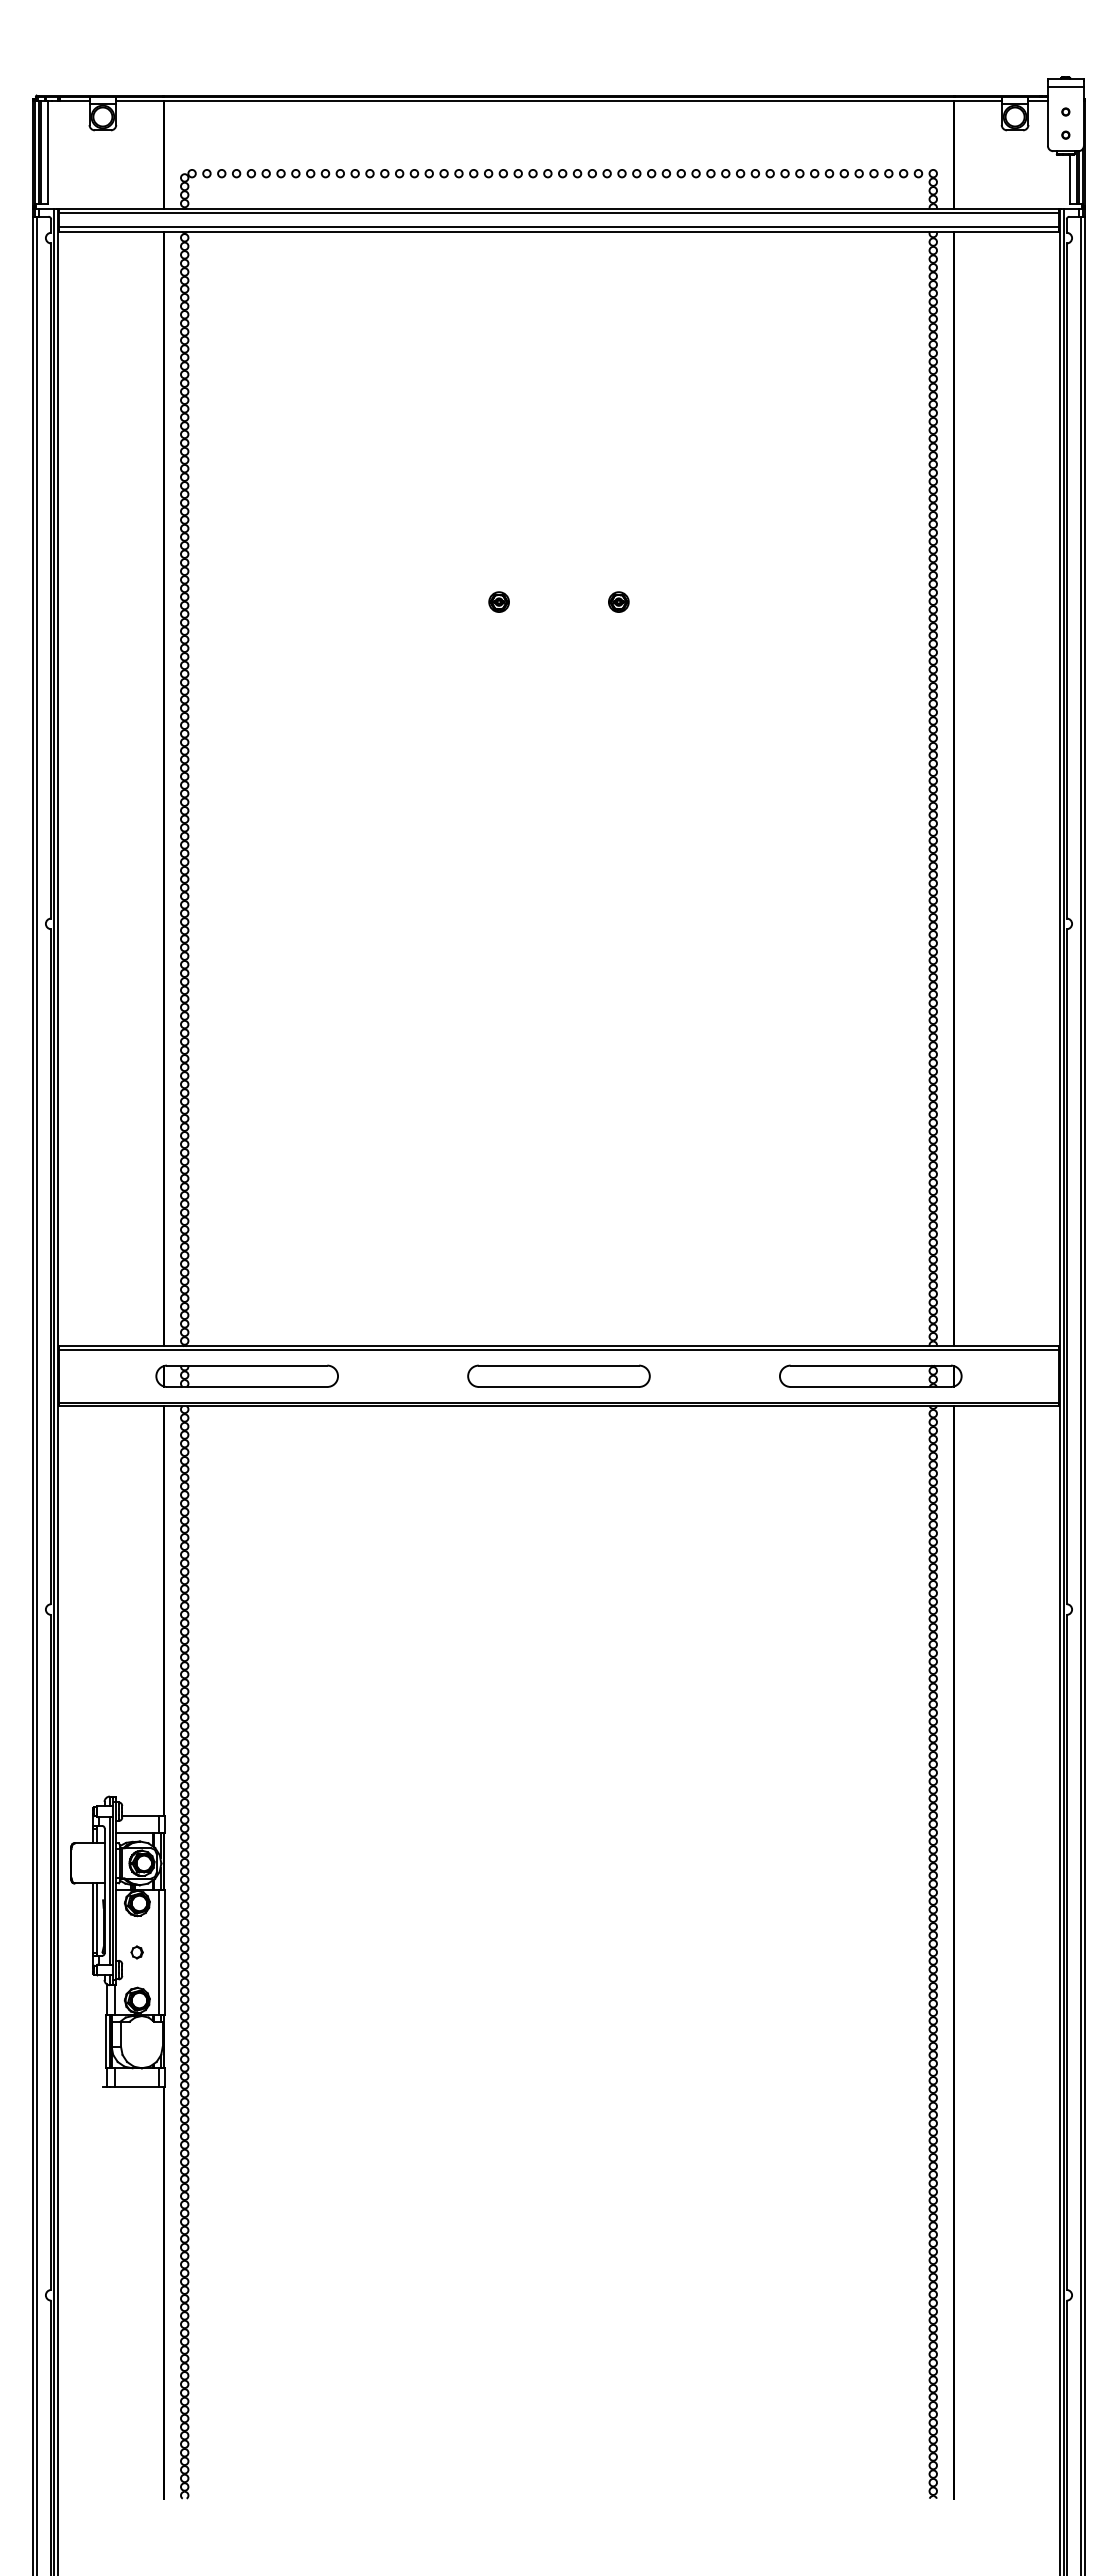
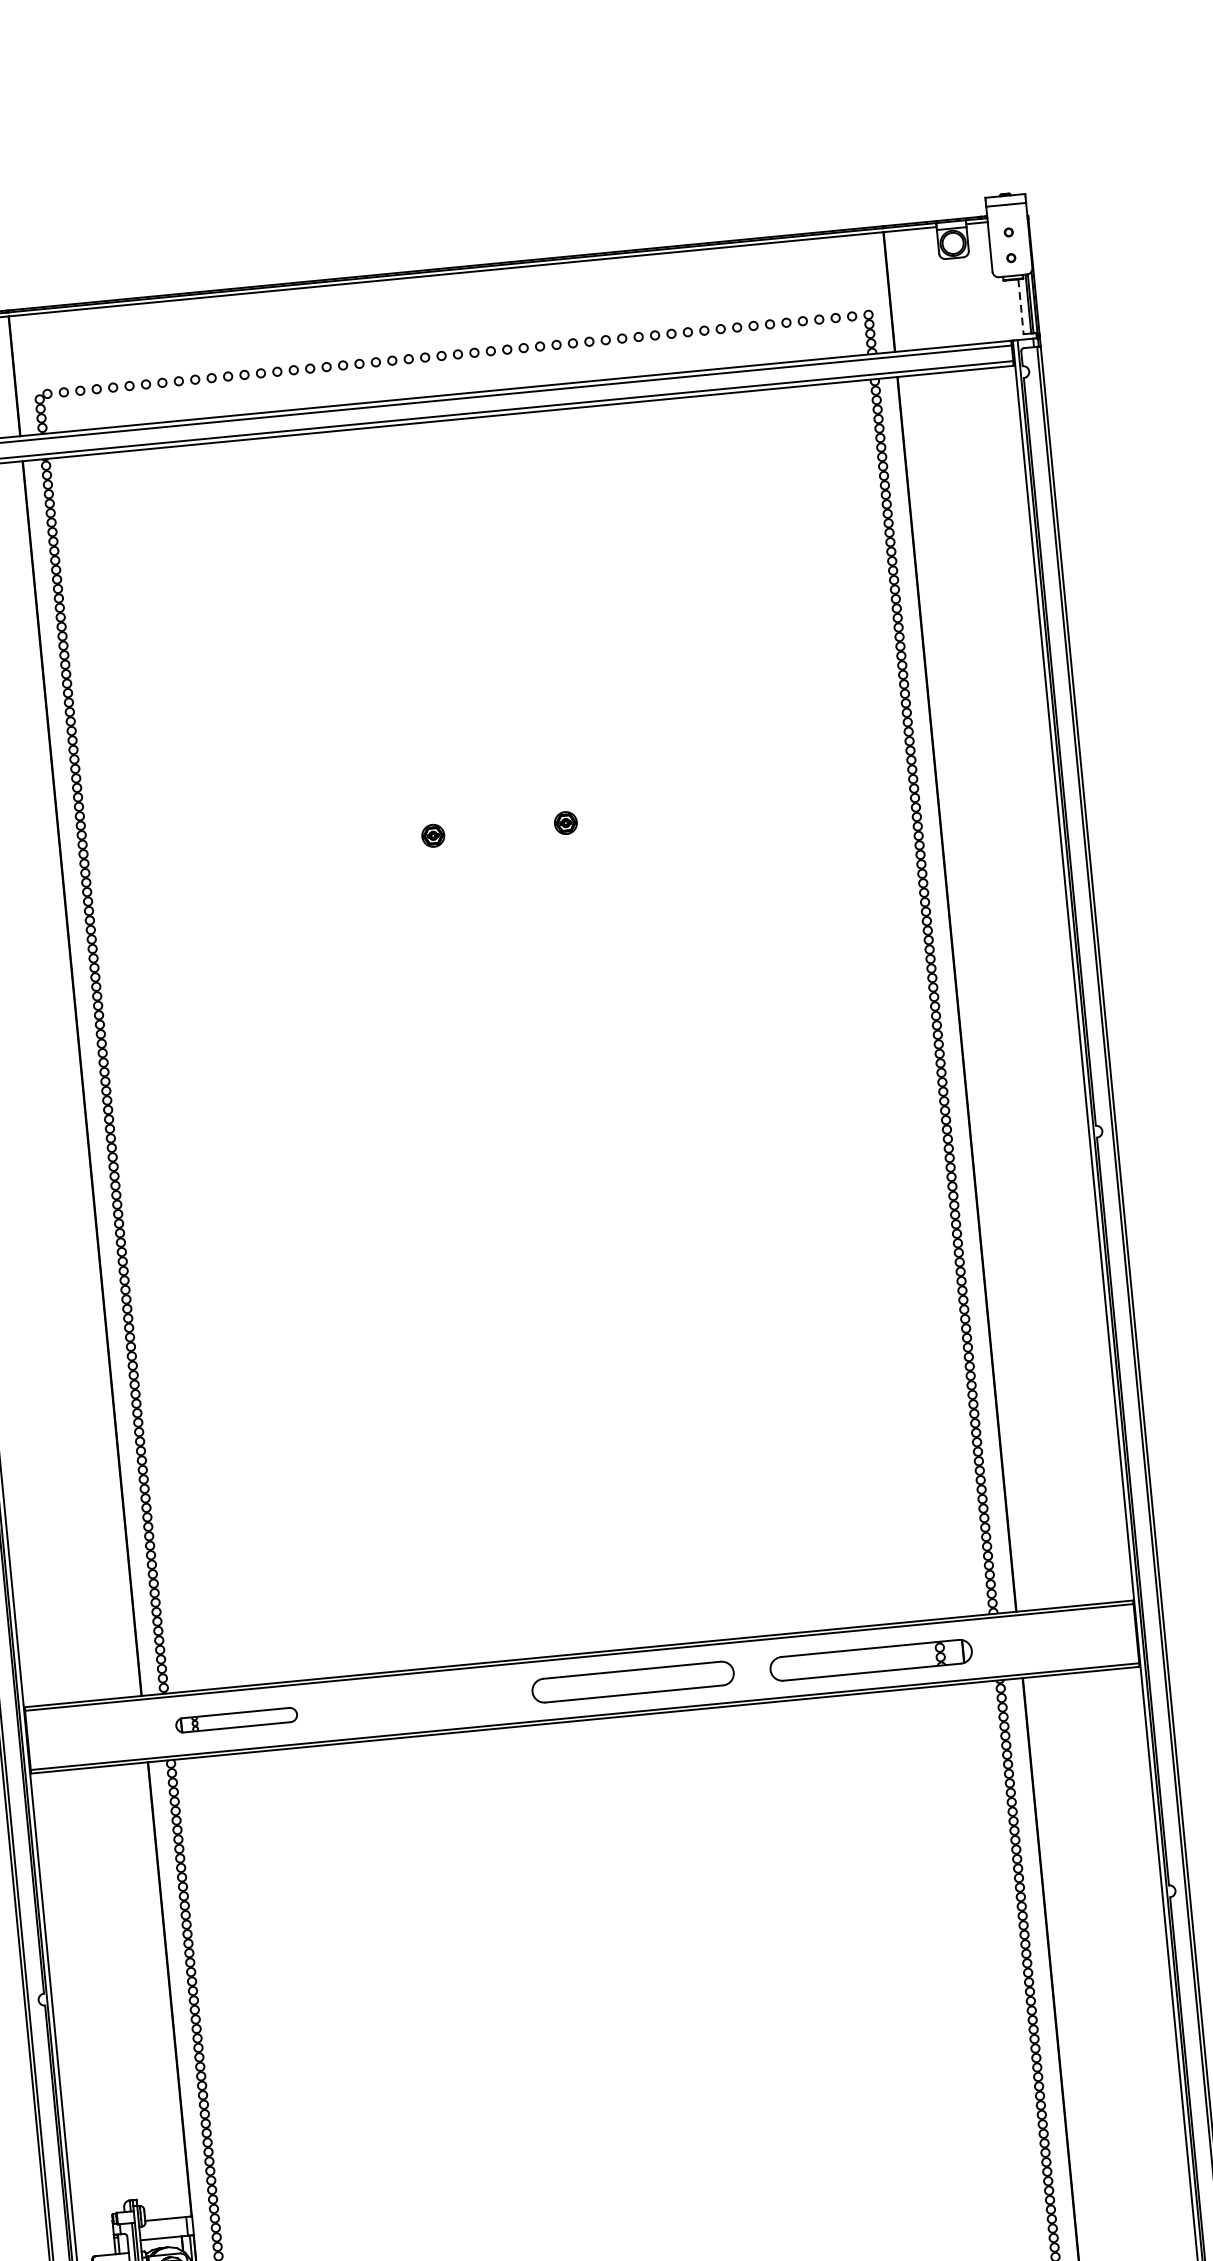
line: (1070, 179) -> (1021, 306), solid -> dashed
part: (246, 1375) -> (235, 1719), size x0.6
part: (558, 1375) -> (632, 1681), moved
part: (870, 1375) -> (870, 1659), moved

